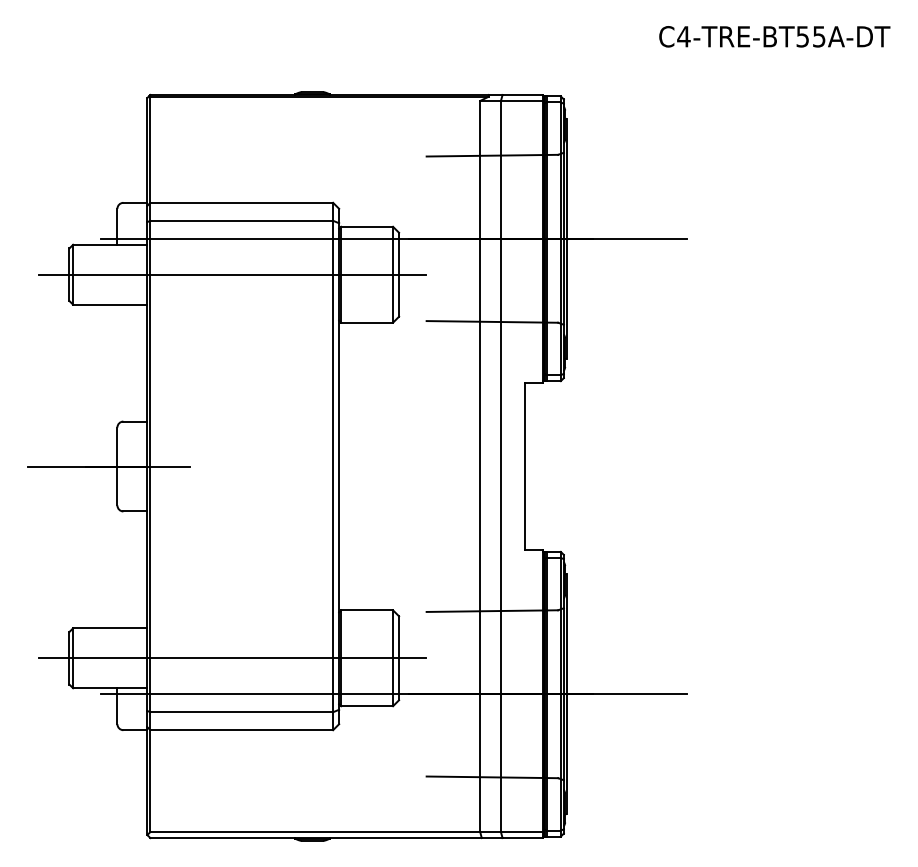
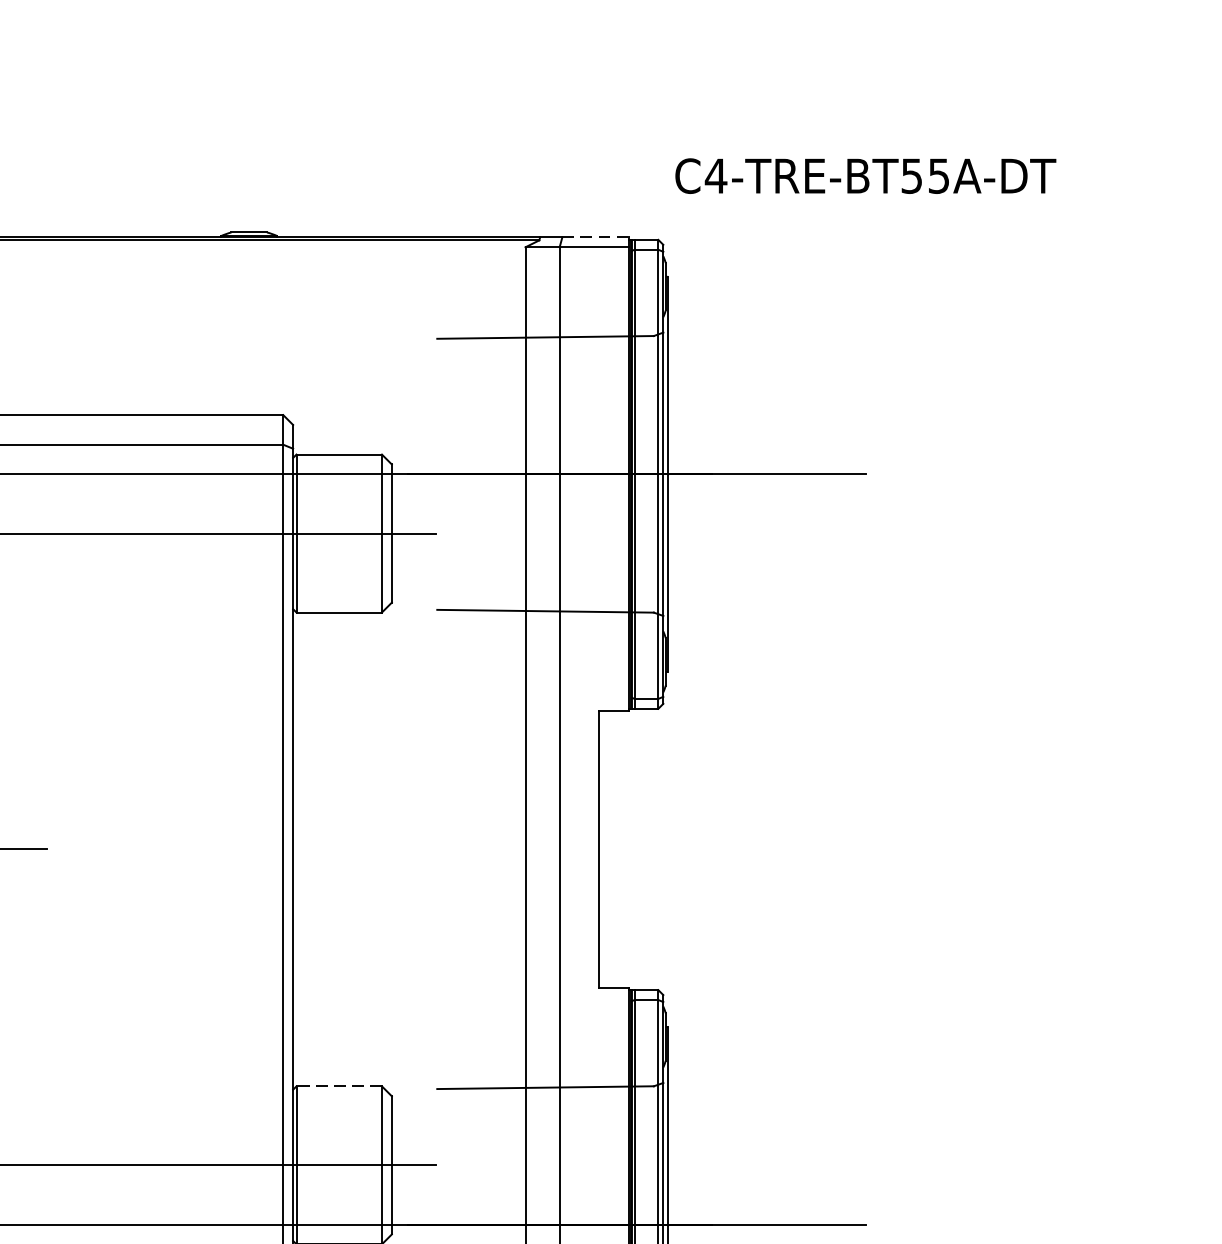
text: (774, 36) -> (865, 175), moved
line: (523, 94) -> (596, 236), solid -> dashed
line: (367, 610) -> (339, 1086), solid -> dashed

